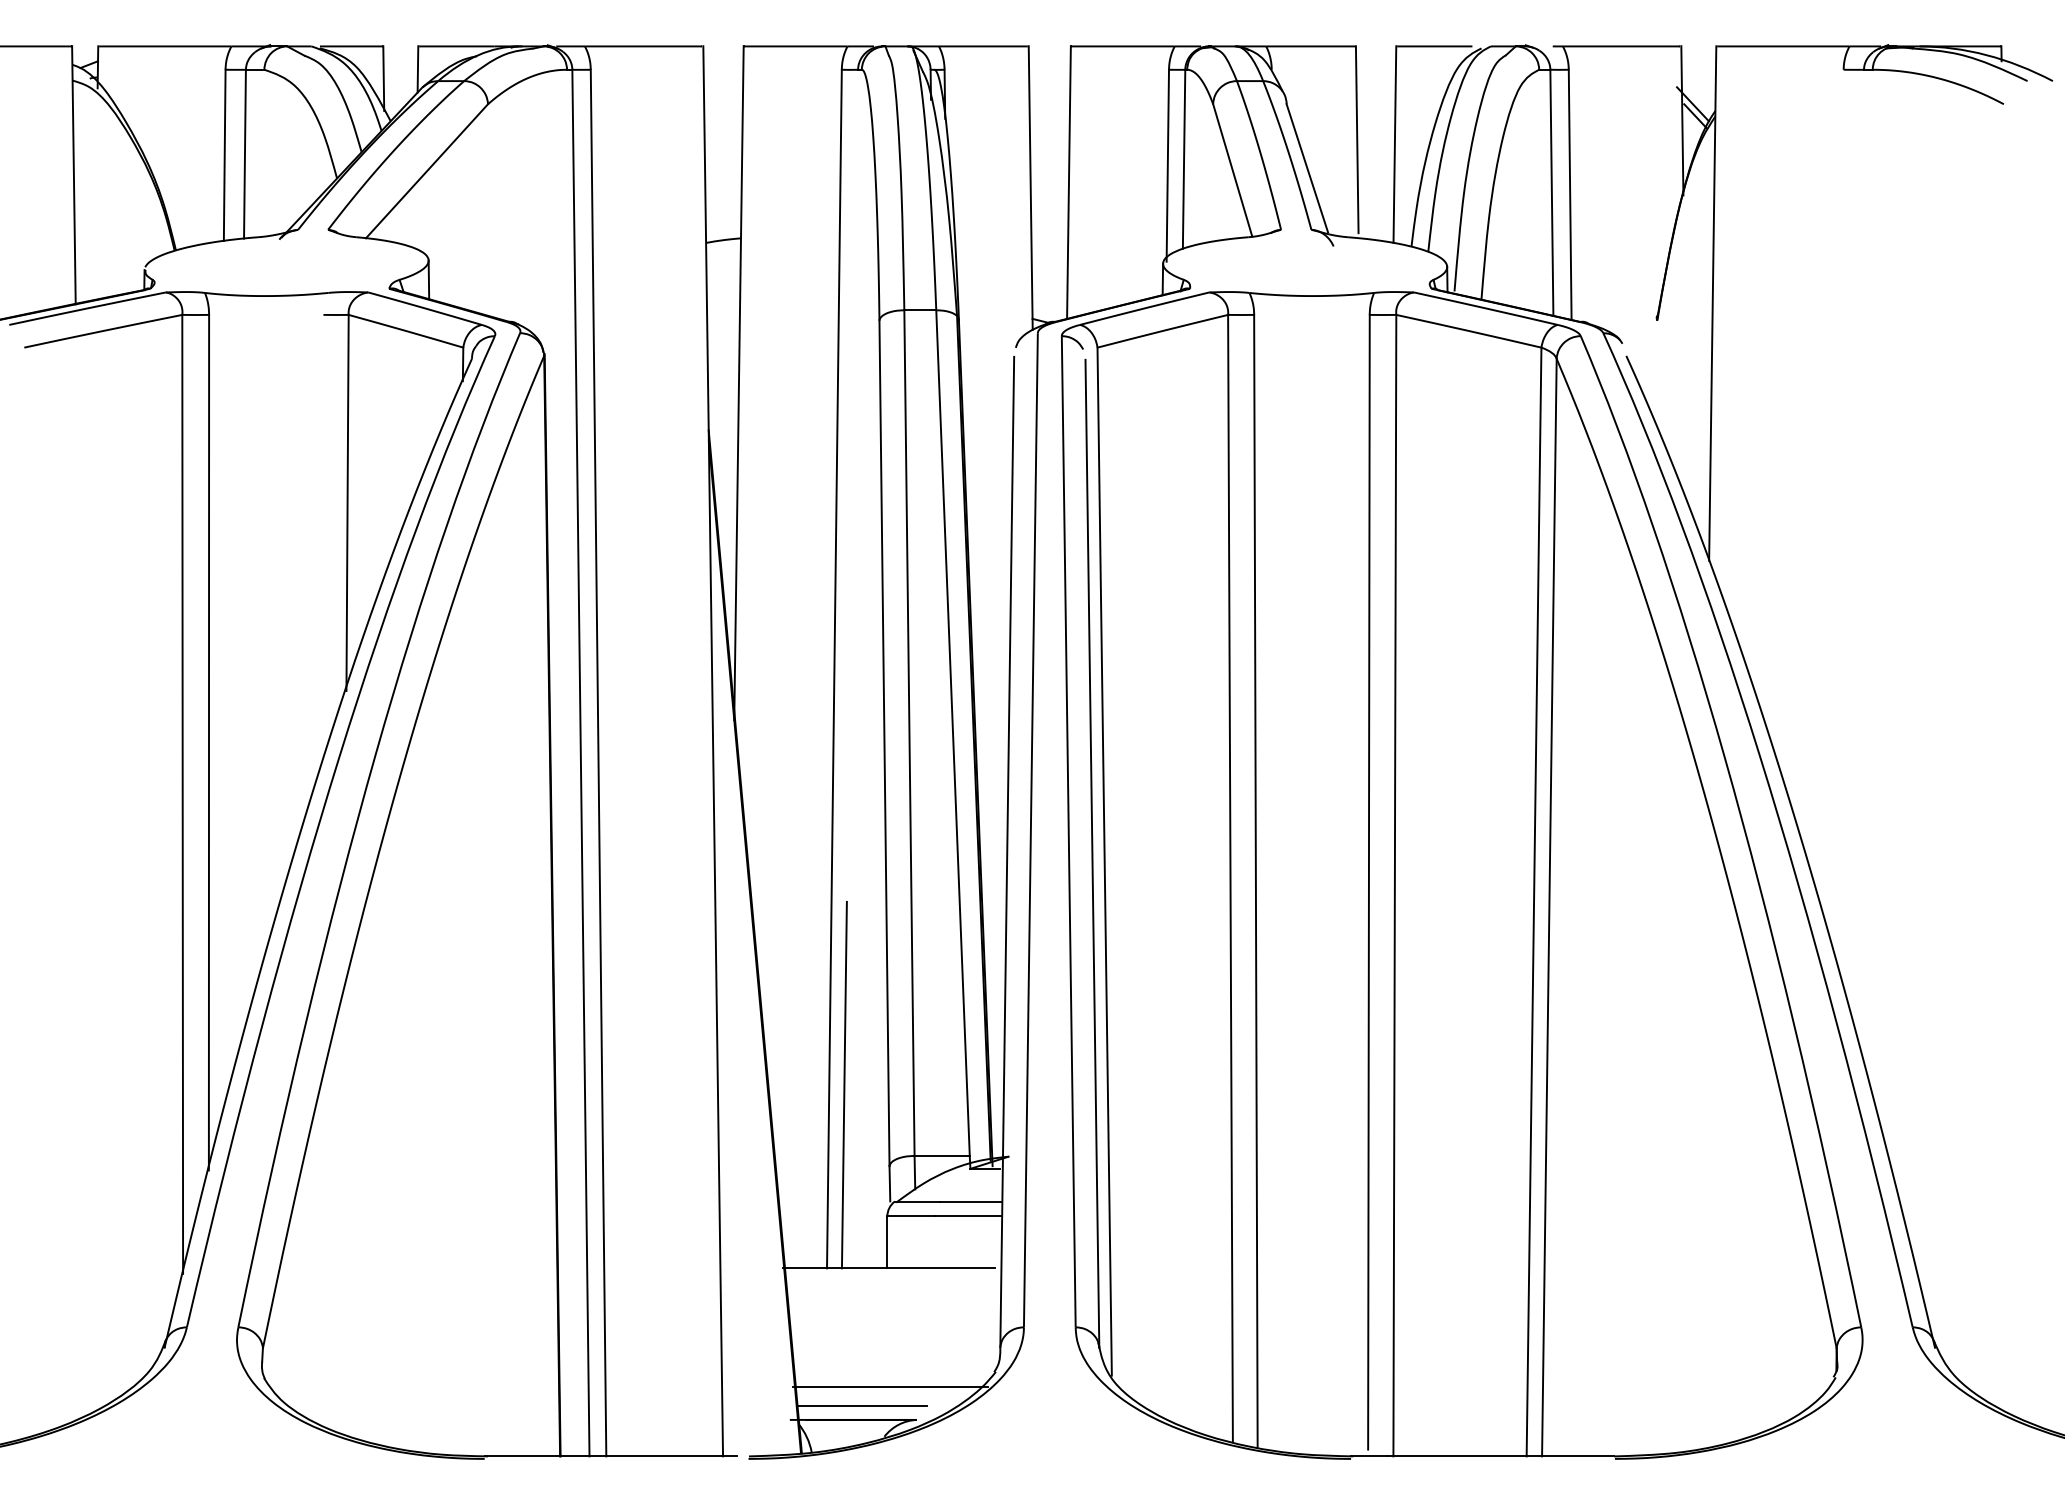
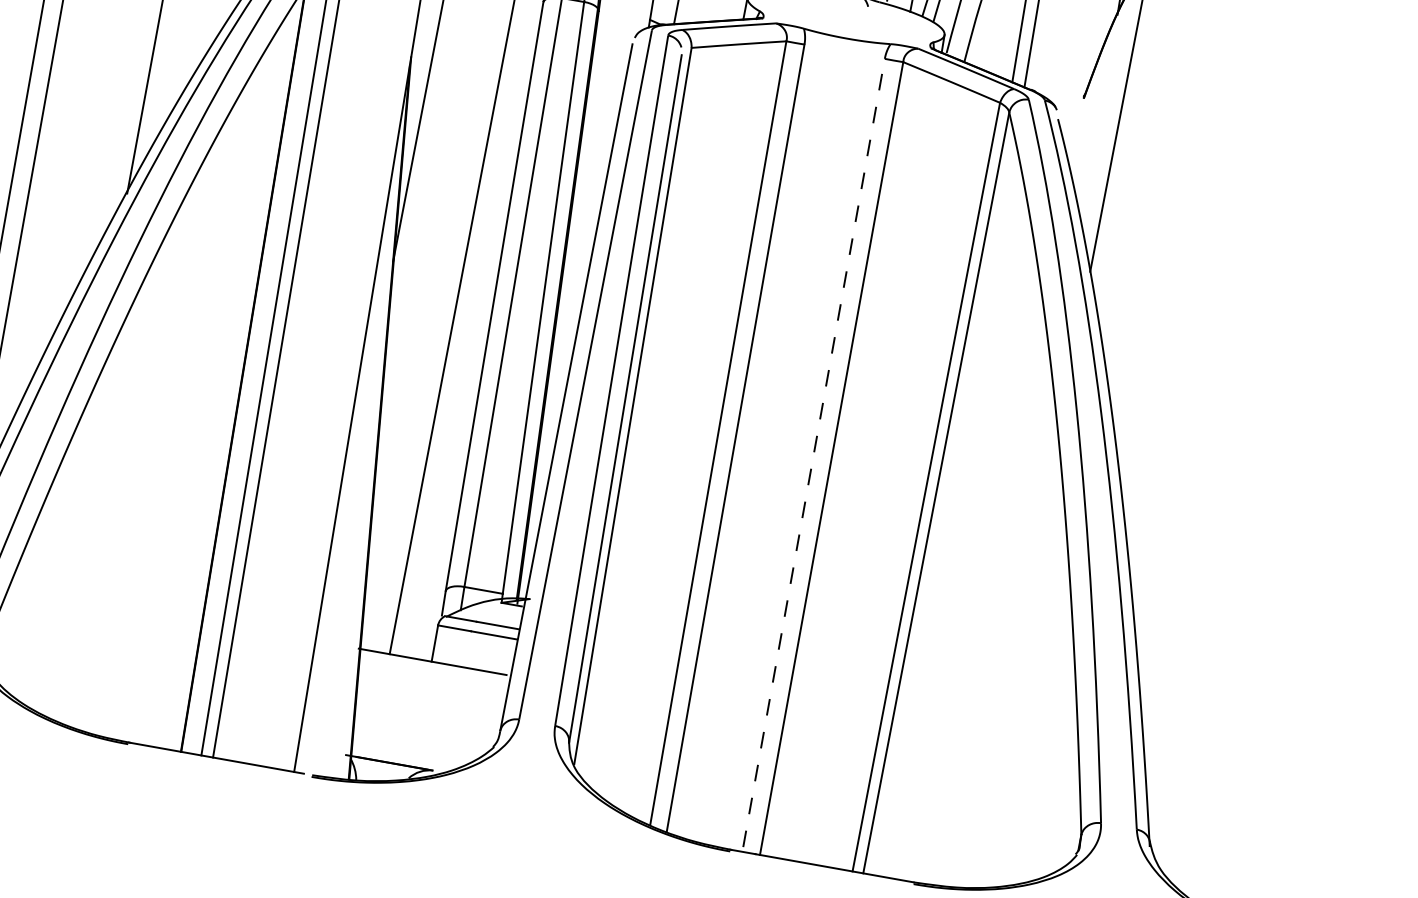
line: (1368, 881) -> (813, 452), solid -> dashed
line: (843, 1084) -> (423, 528), removed
line: (890, 1386) -> (419, 744), removed
line: (862, 1405) -> (397, 753), removed

